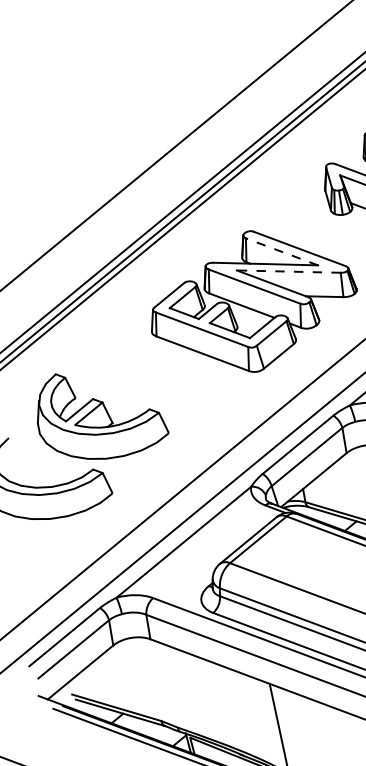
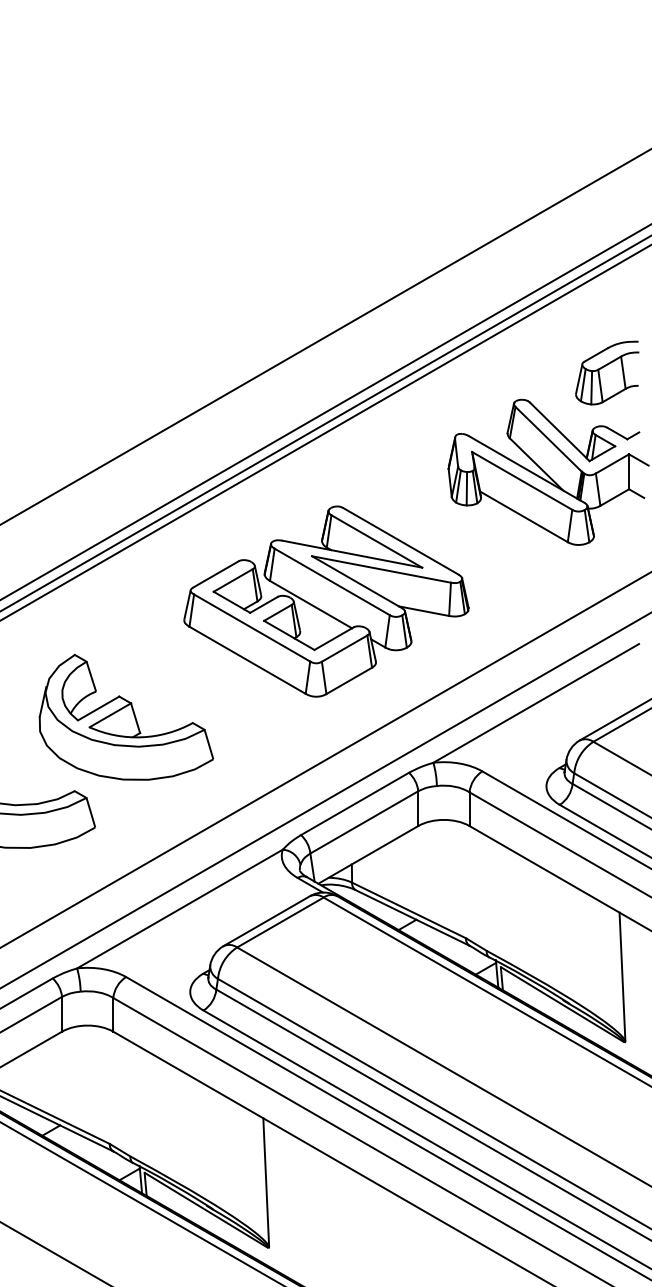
line: (281, 251) -> (376, 541), dashed -> solid
line: (288, 271) -> (381, 569), dashed -> solid
part: (100, 412) -> (126, 716), moved

